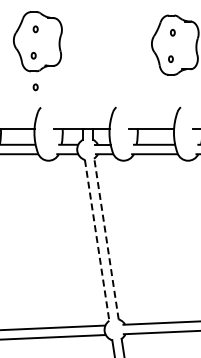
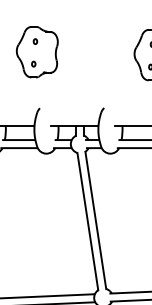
part: (35, 87) -> (35, 91), removed
line: (106, 238) -> (95, 219), dashed -> solid
line: (97, 240) -> (88, 221), dashed -> solid

